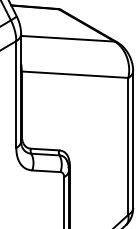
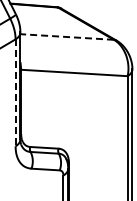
line: (67, 38) -> (66, 36), solid -> dashed
line: (16, 95) -> (15, 93), solid -> dashed

